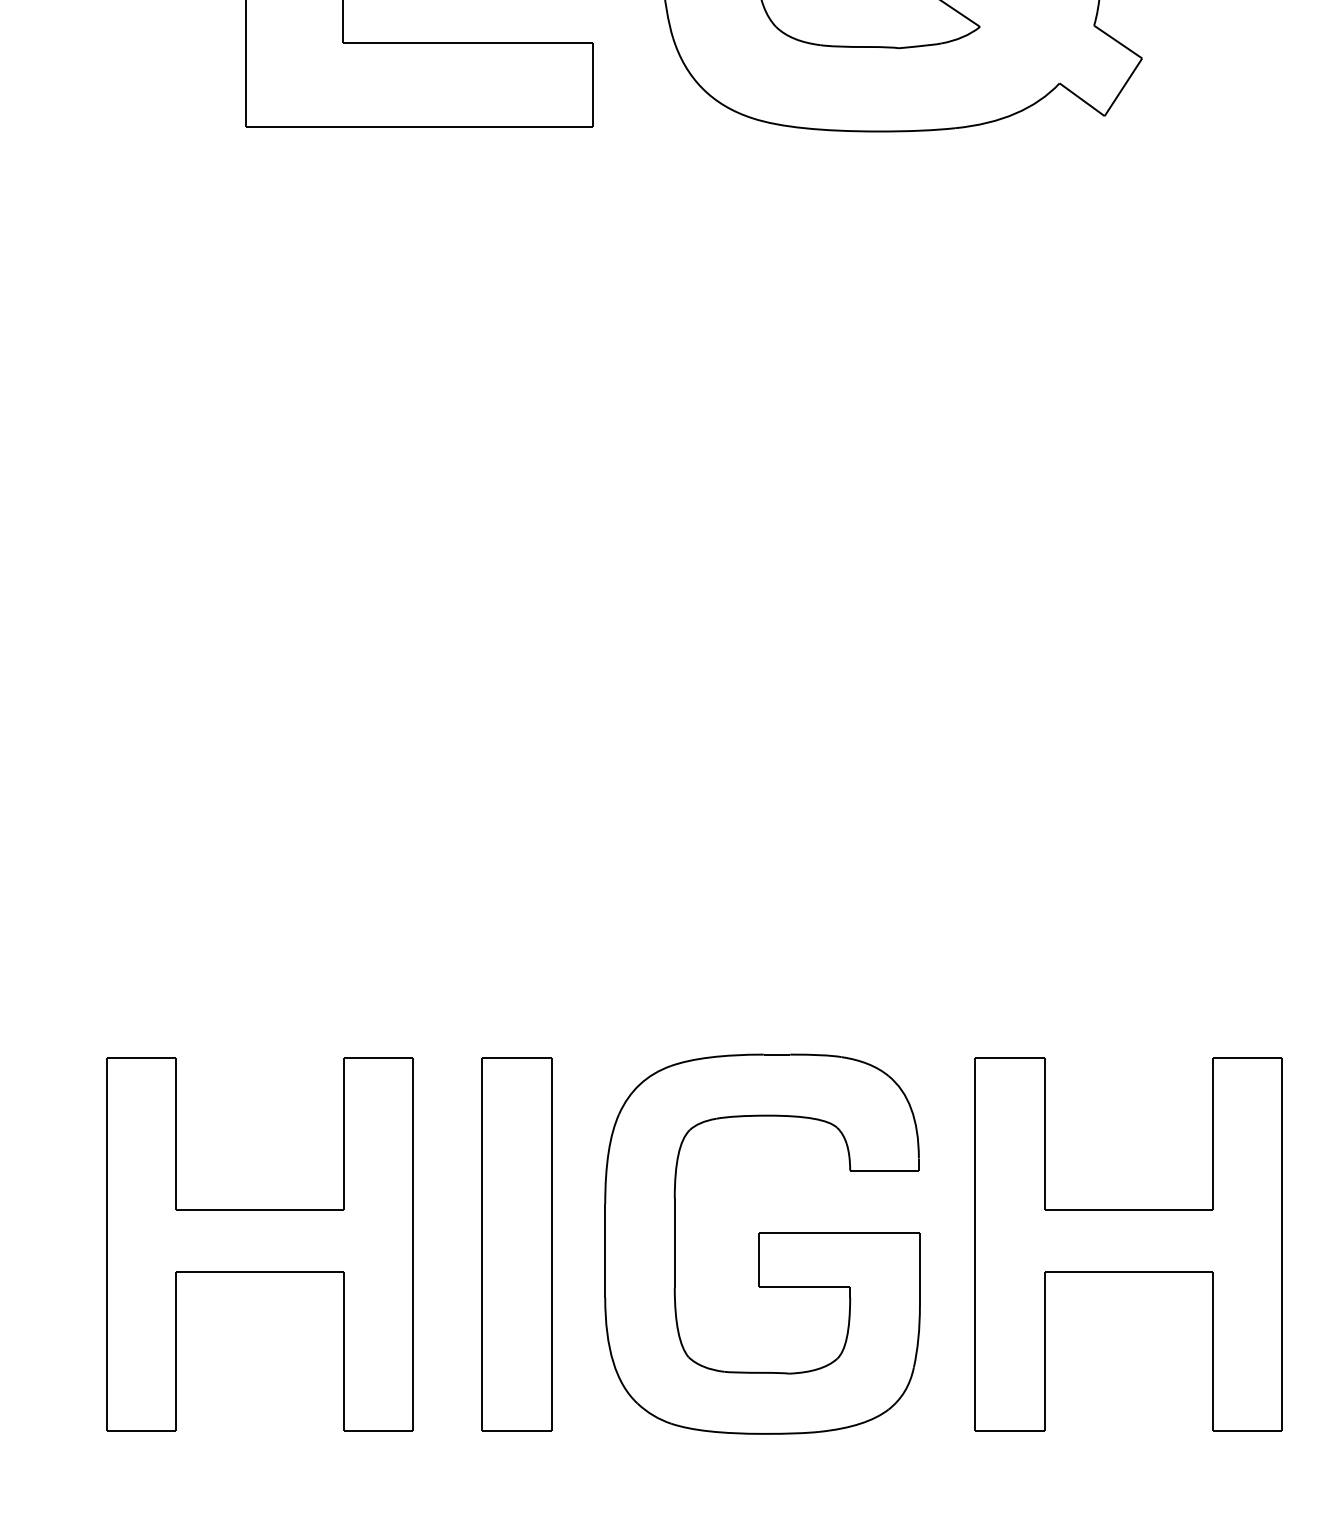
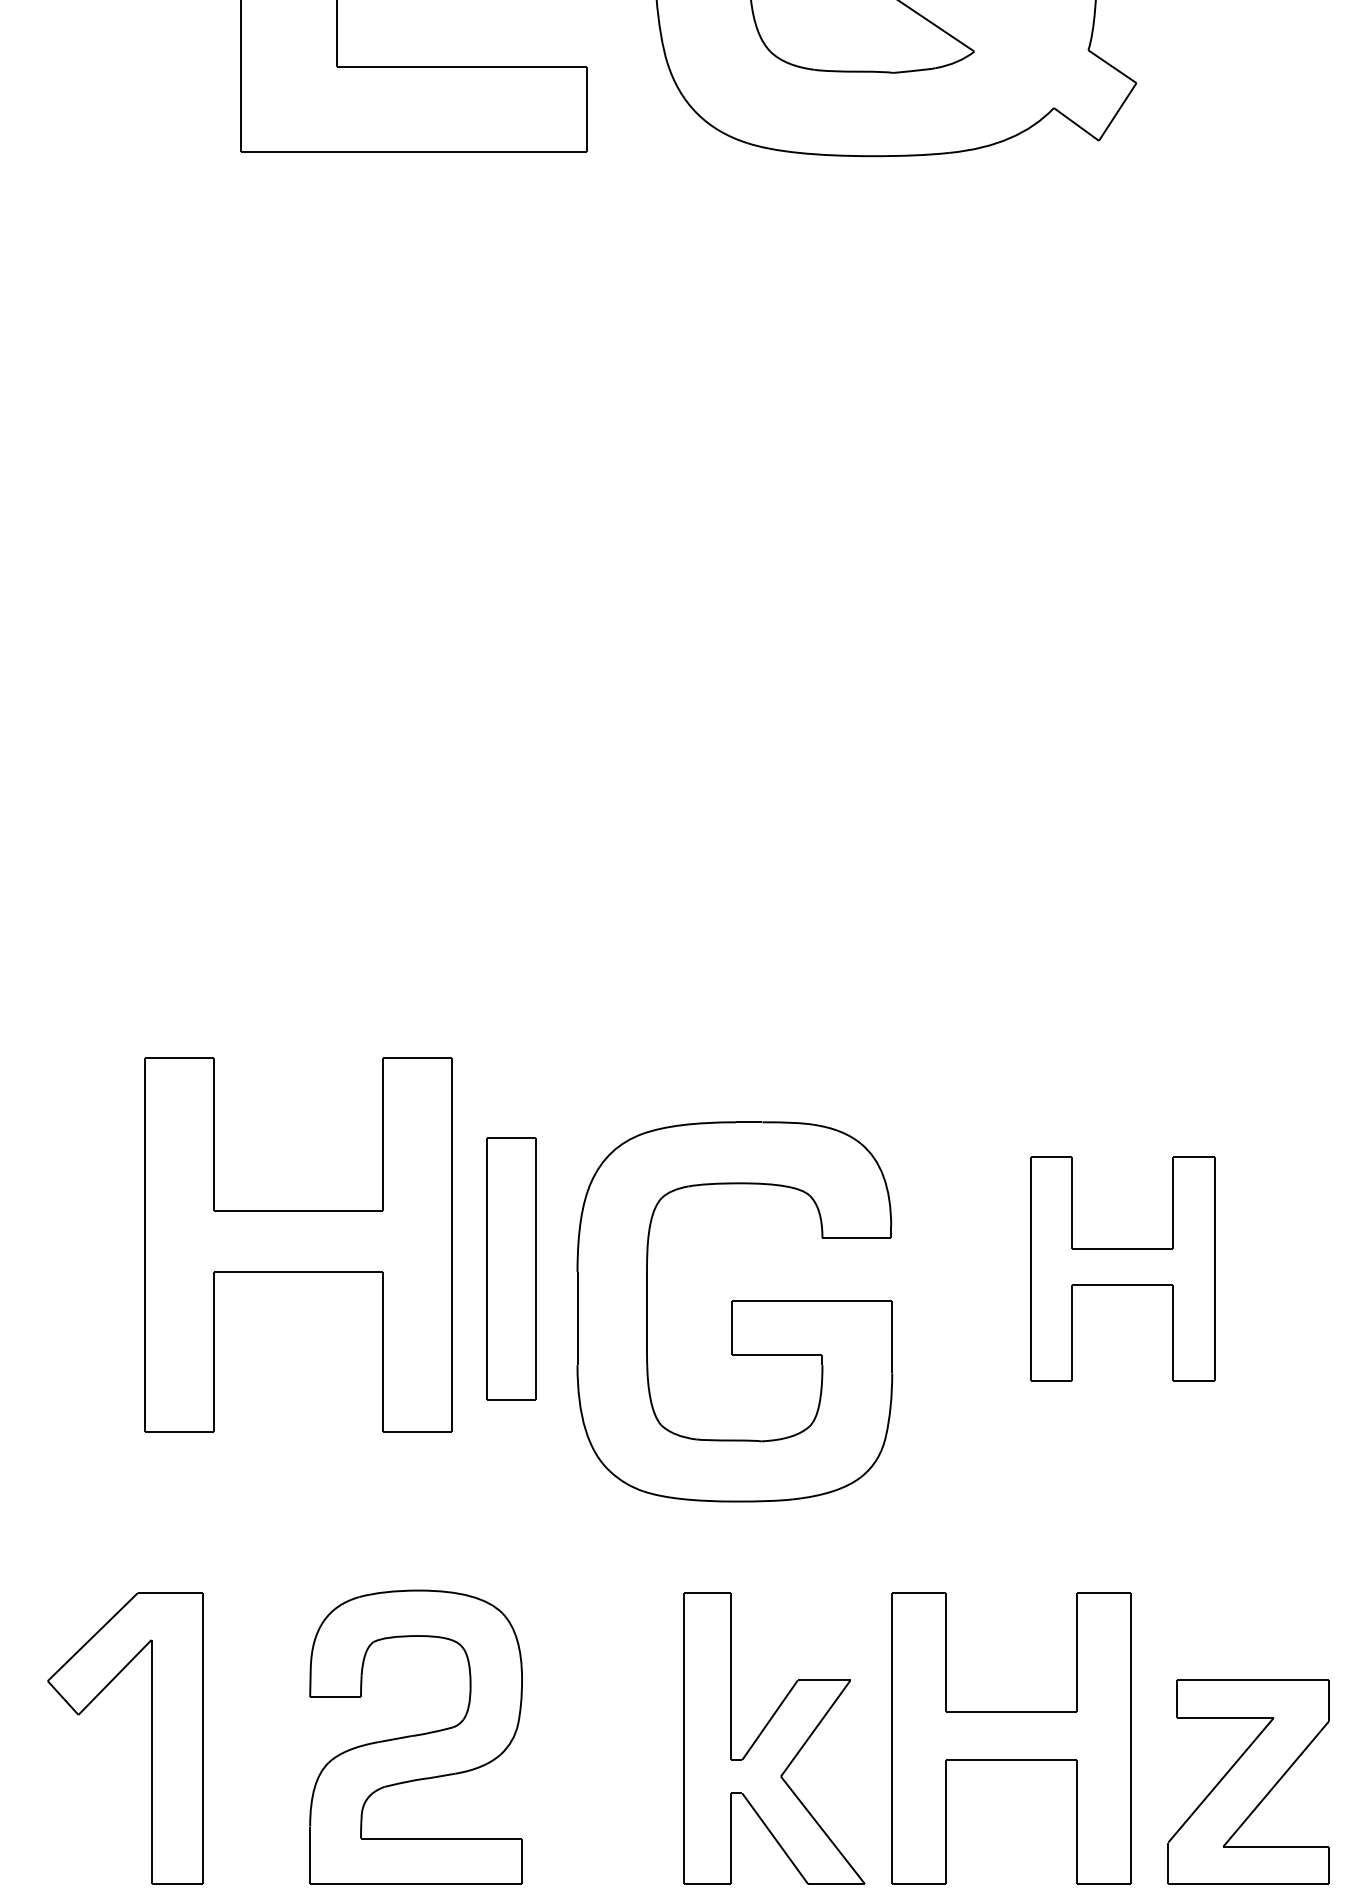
part: (260, 1243) -> (298, 1244), moved
part: (517, 1243) -> (511, 1268), size x0.7
part: (762, 1243) -> (734, 1311), moved
part: (1128, 1243) -> (1122, 1268), size x0.6

